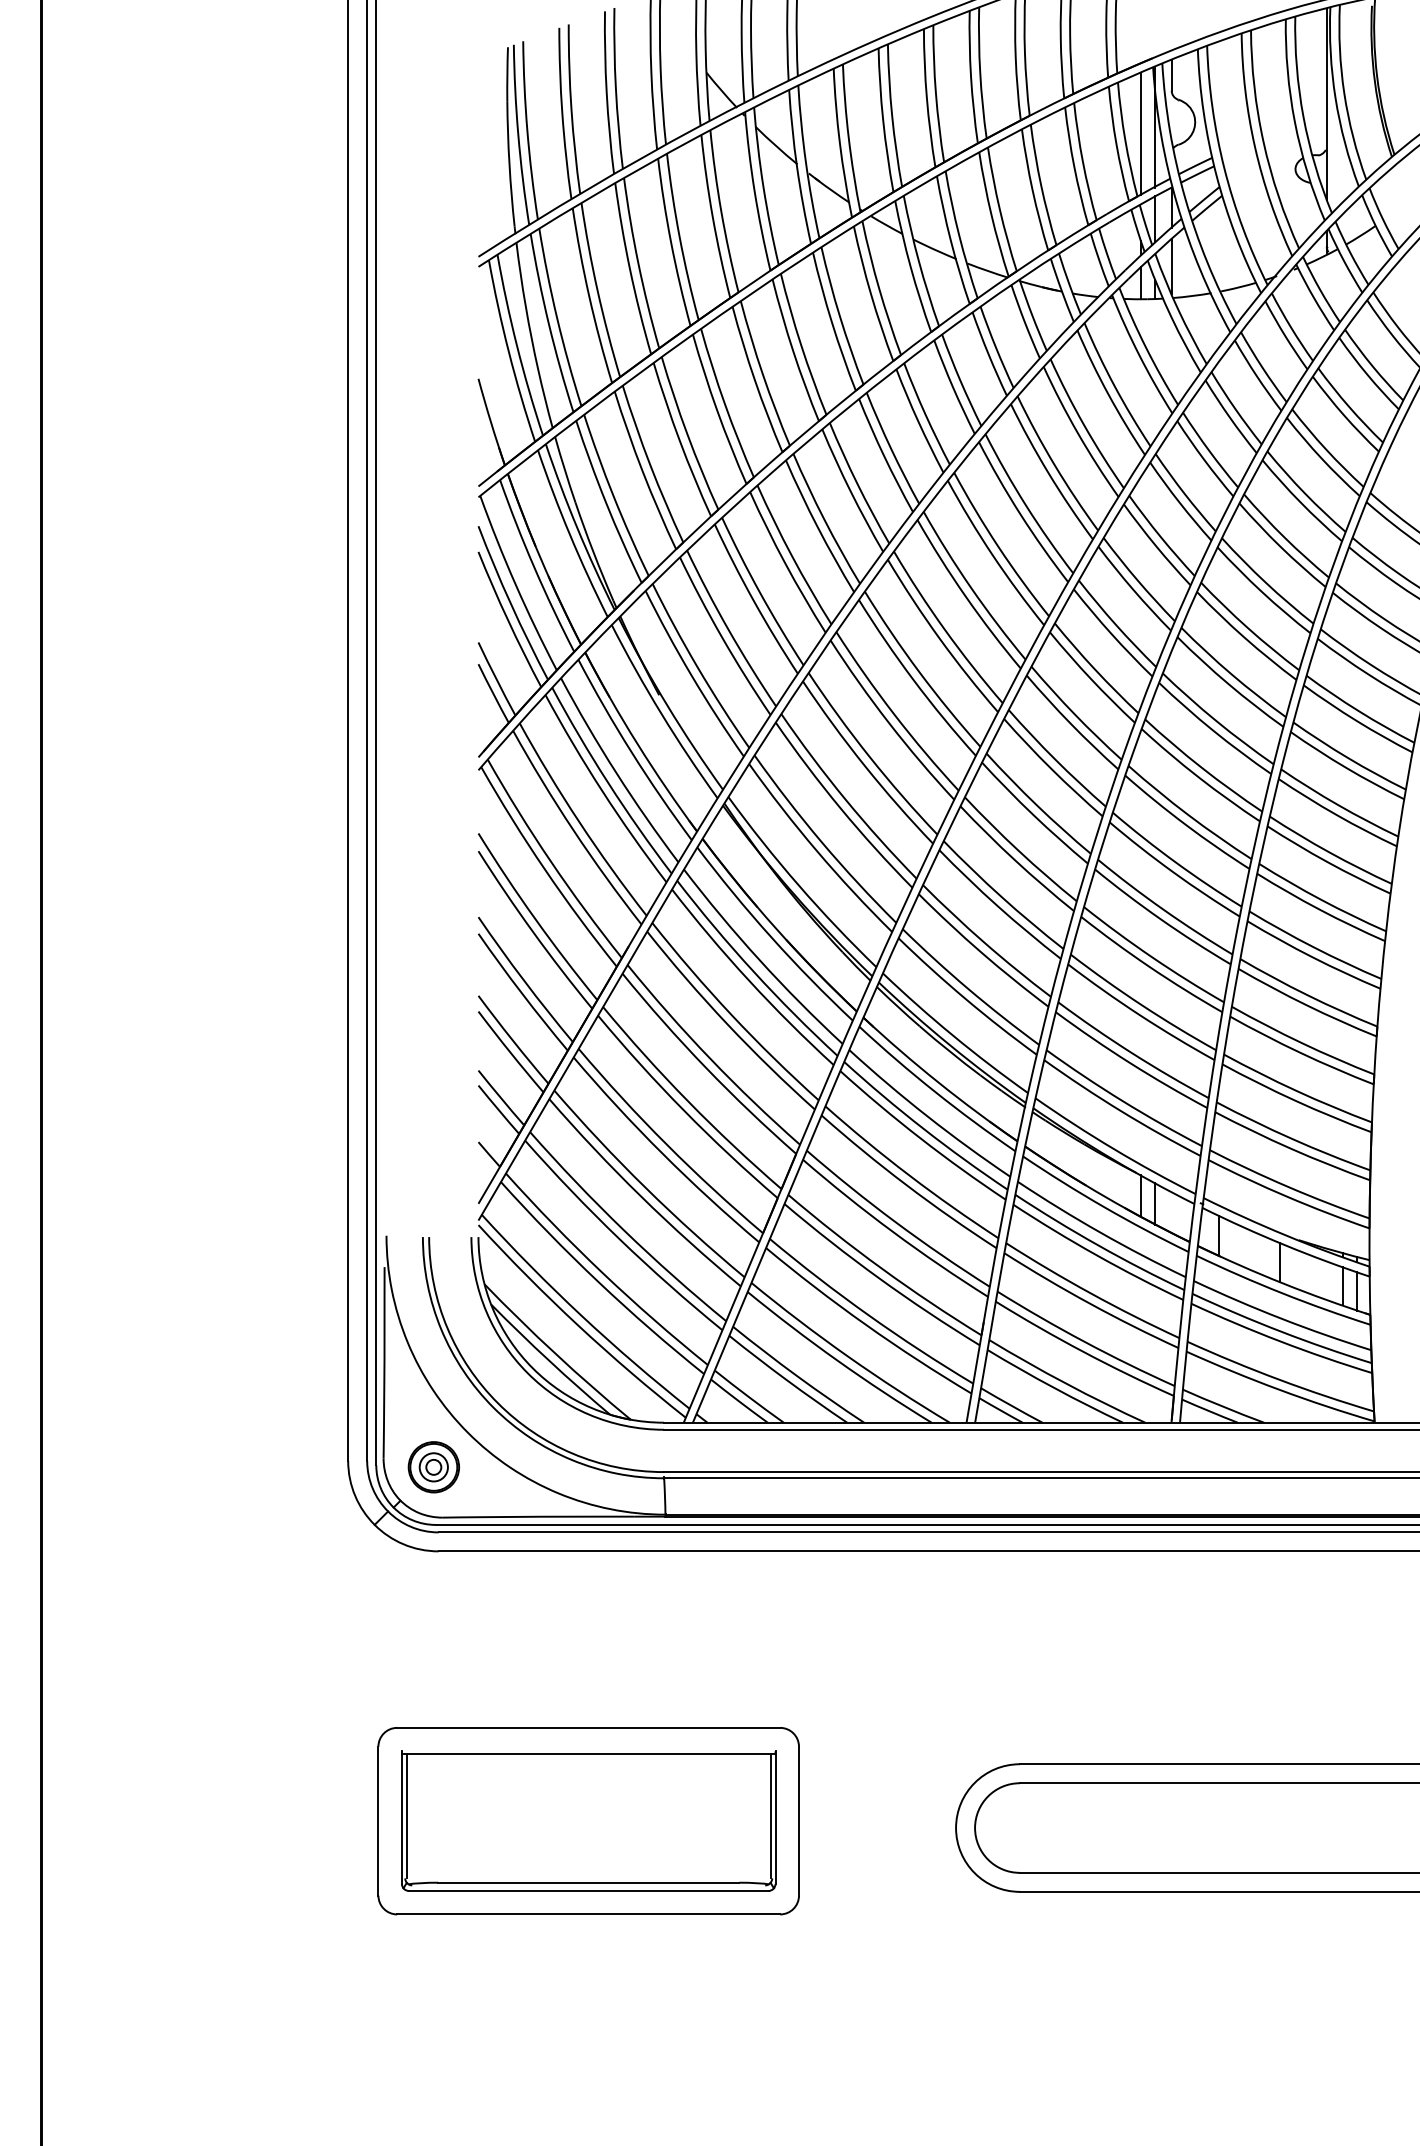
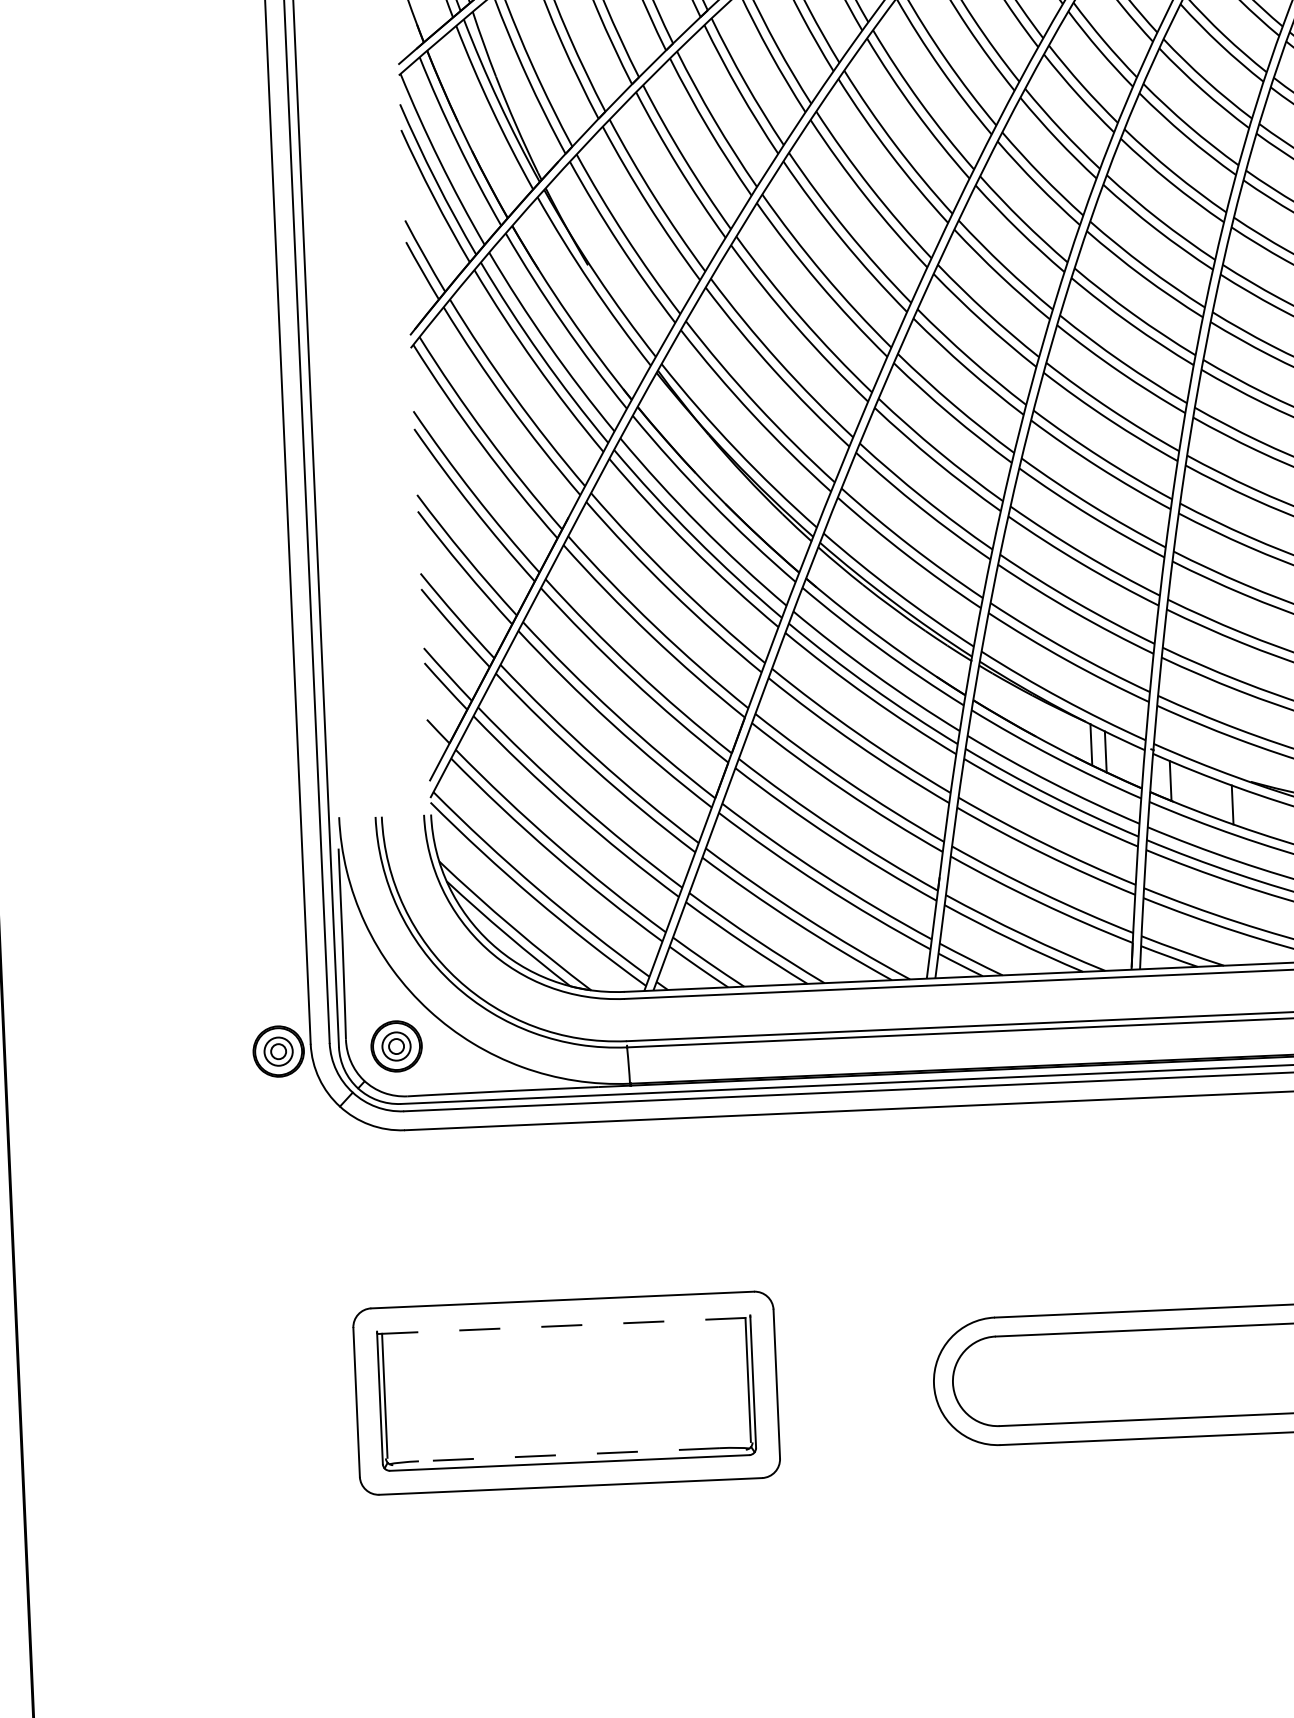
part: (315, 1467) -> (278, 1051), added
line: (588, 1753) -> (563, 1325), solid -> dashed
line: (588, 1882) -> (569, 1454), solid -> dashed

